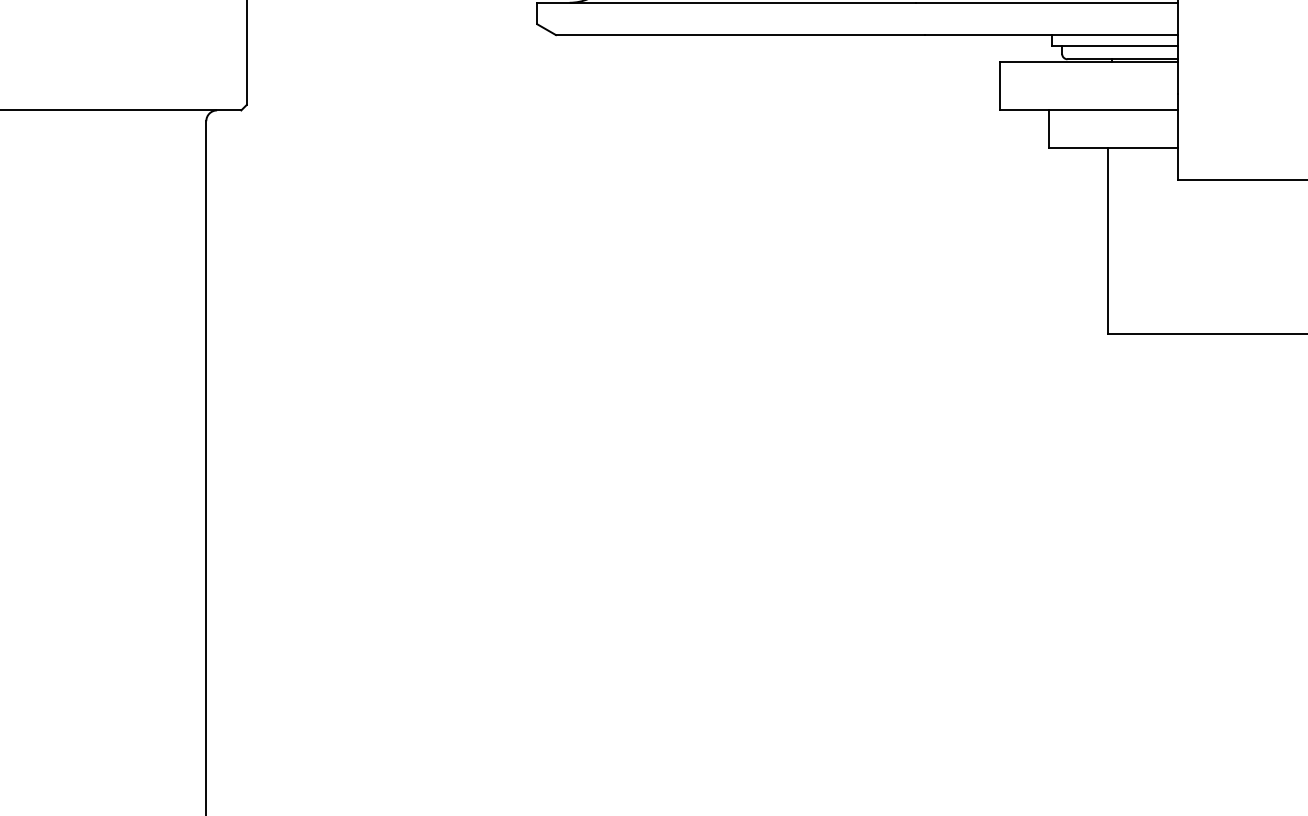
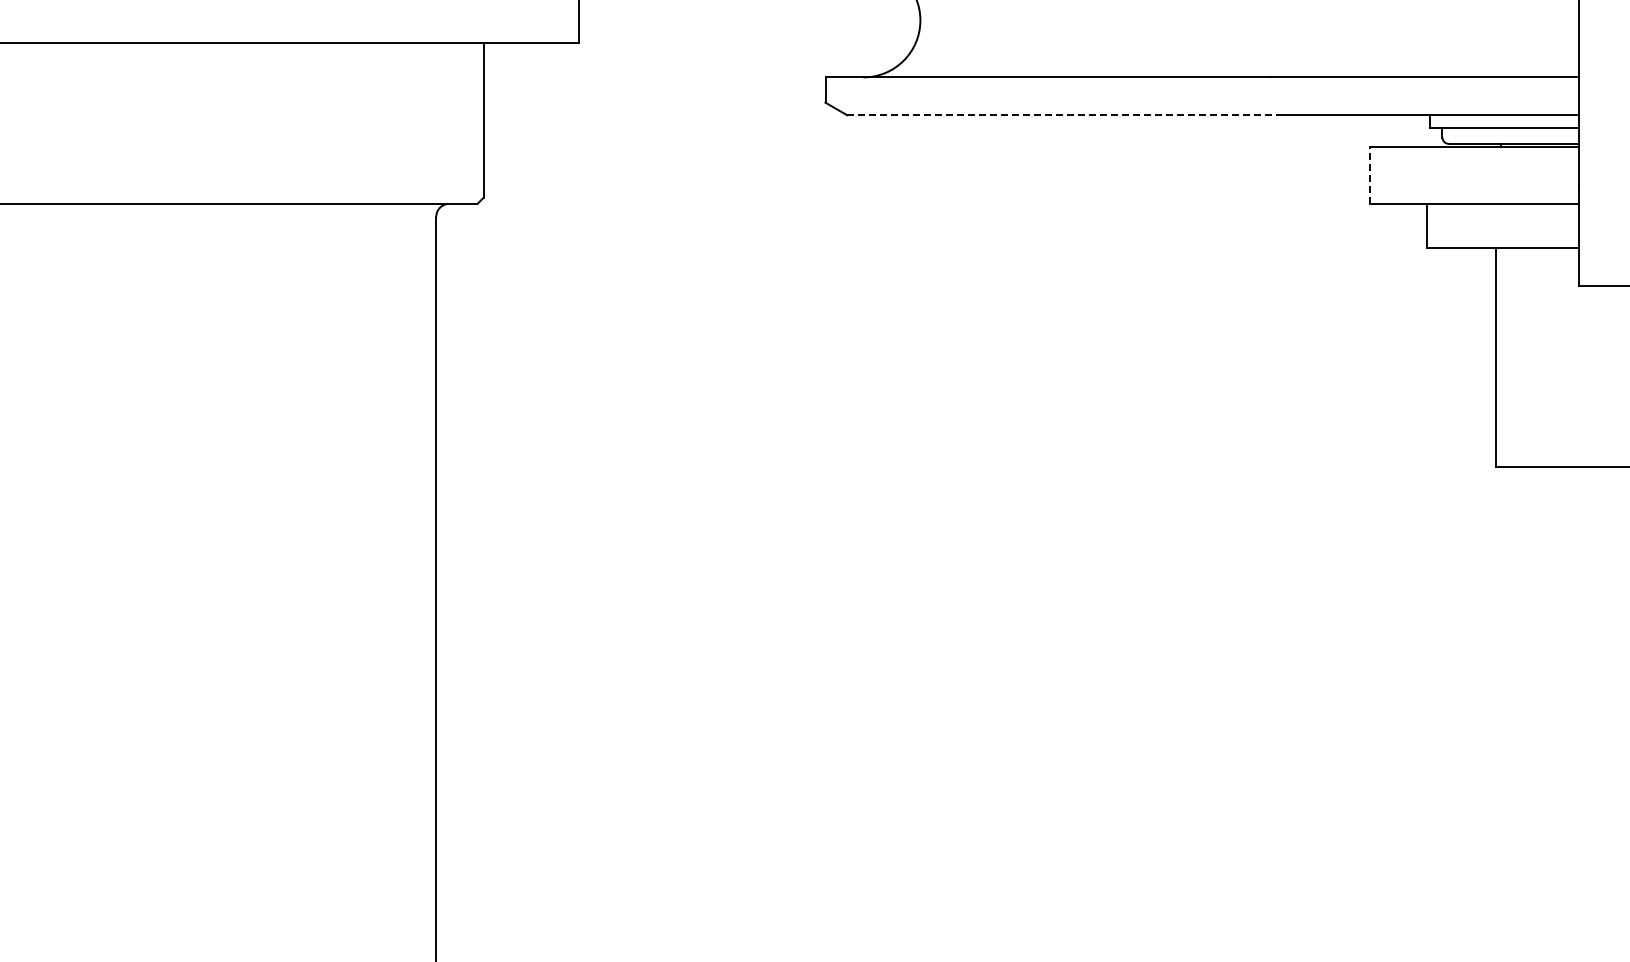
line: (740, 35) -> (1064, 115), solid -> dashed
line: (1000, 85) -> (1369, 174), solid -> dashed

